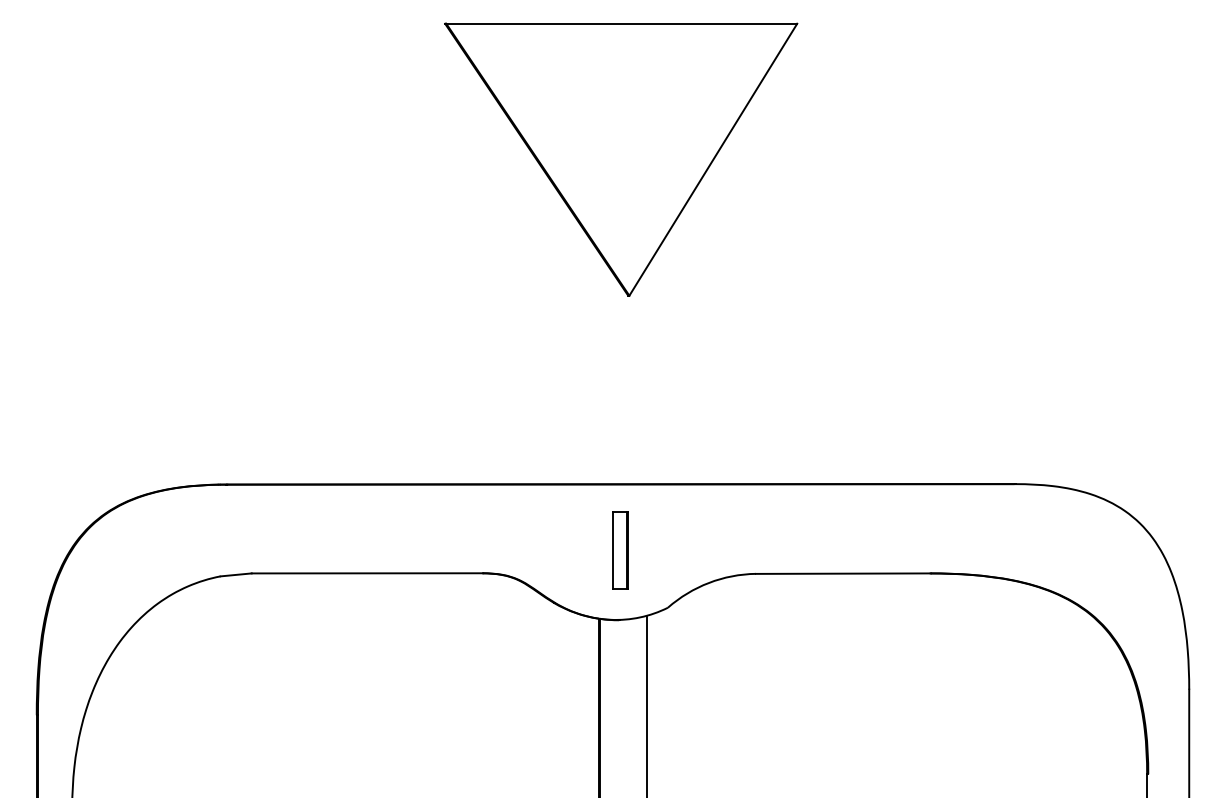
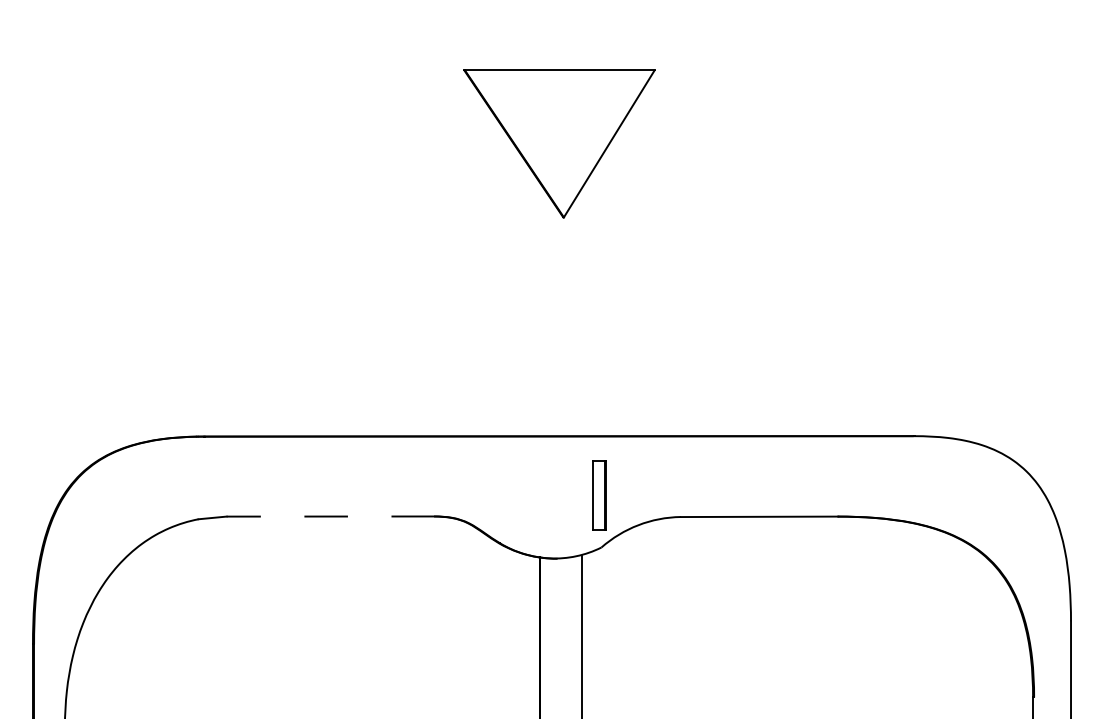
part: (621, 159) -> (559, 143), size x0.6
part: (620, 550) -> (599, 495), moved
line: (367, 573) -> (330, 516), solid -> dashed

